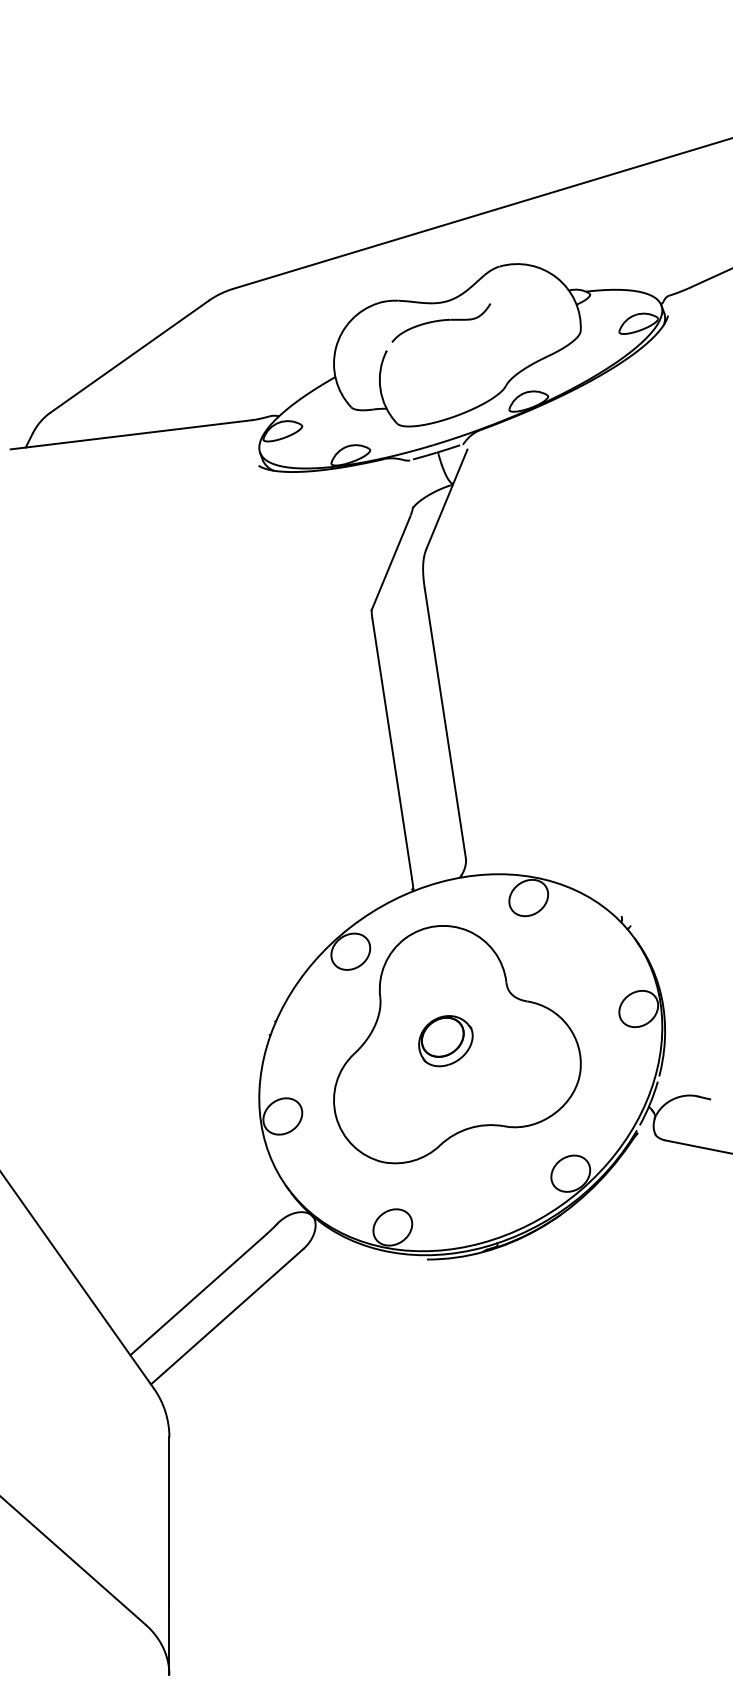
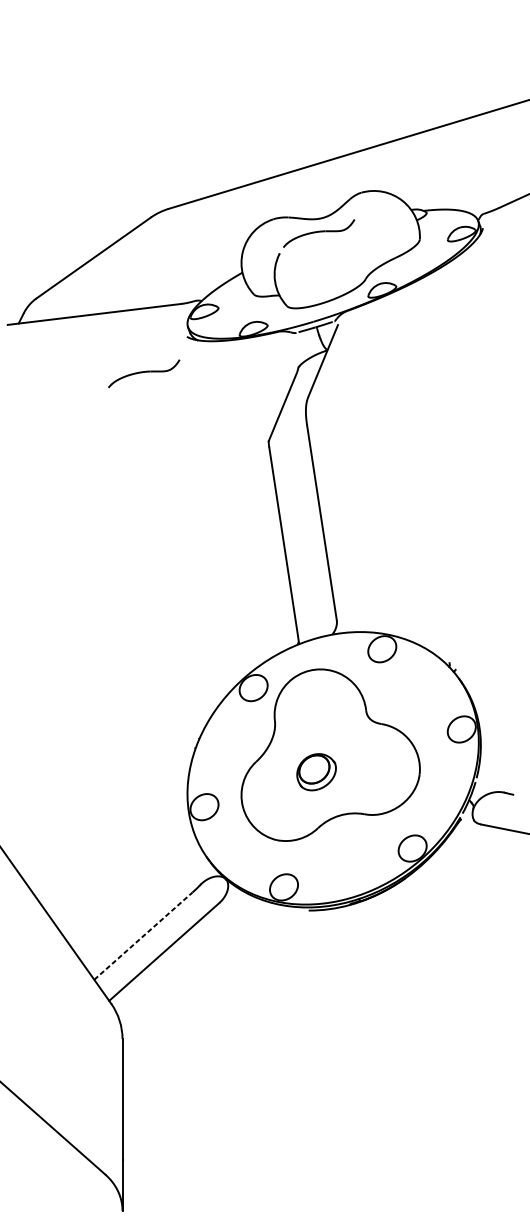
part: (199, 516) -> (144, 373), added
part: (445, 1041) -> (316, 772), moved
line: (198, 1294) -> (143, 935), solid -> dashed

